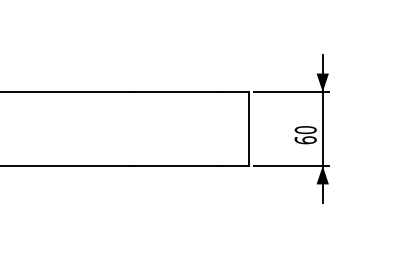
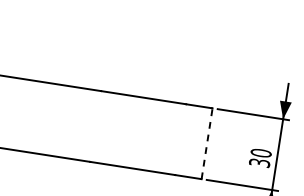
line: (249, 128) -> (207, 143), solid -> dashed
text: (305, 140) -> (259, 163), 60 -> 30

